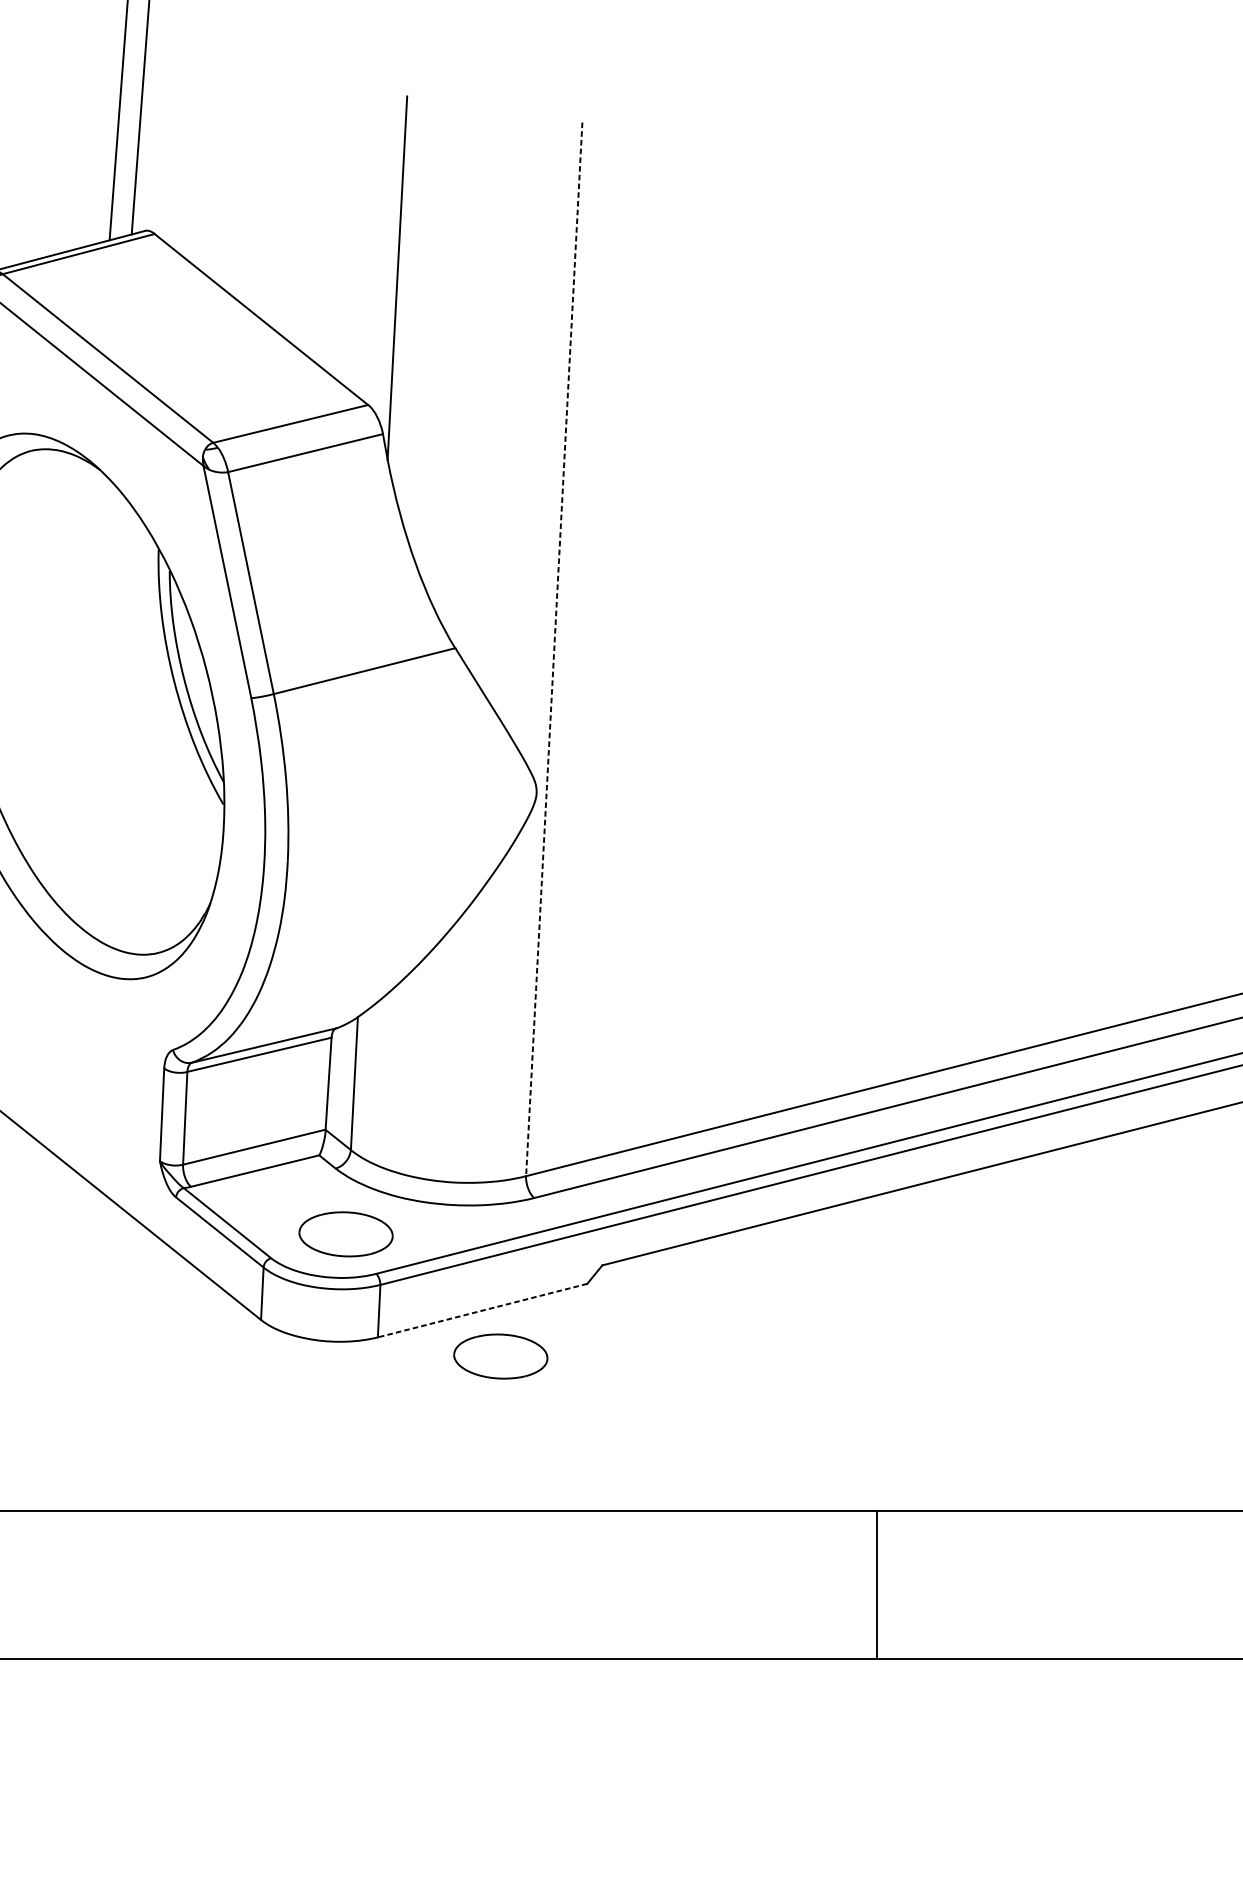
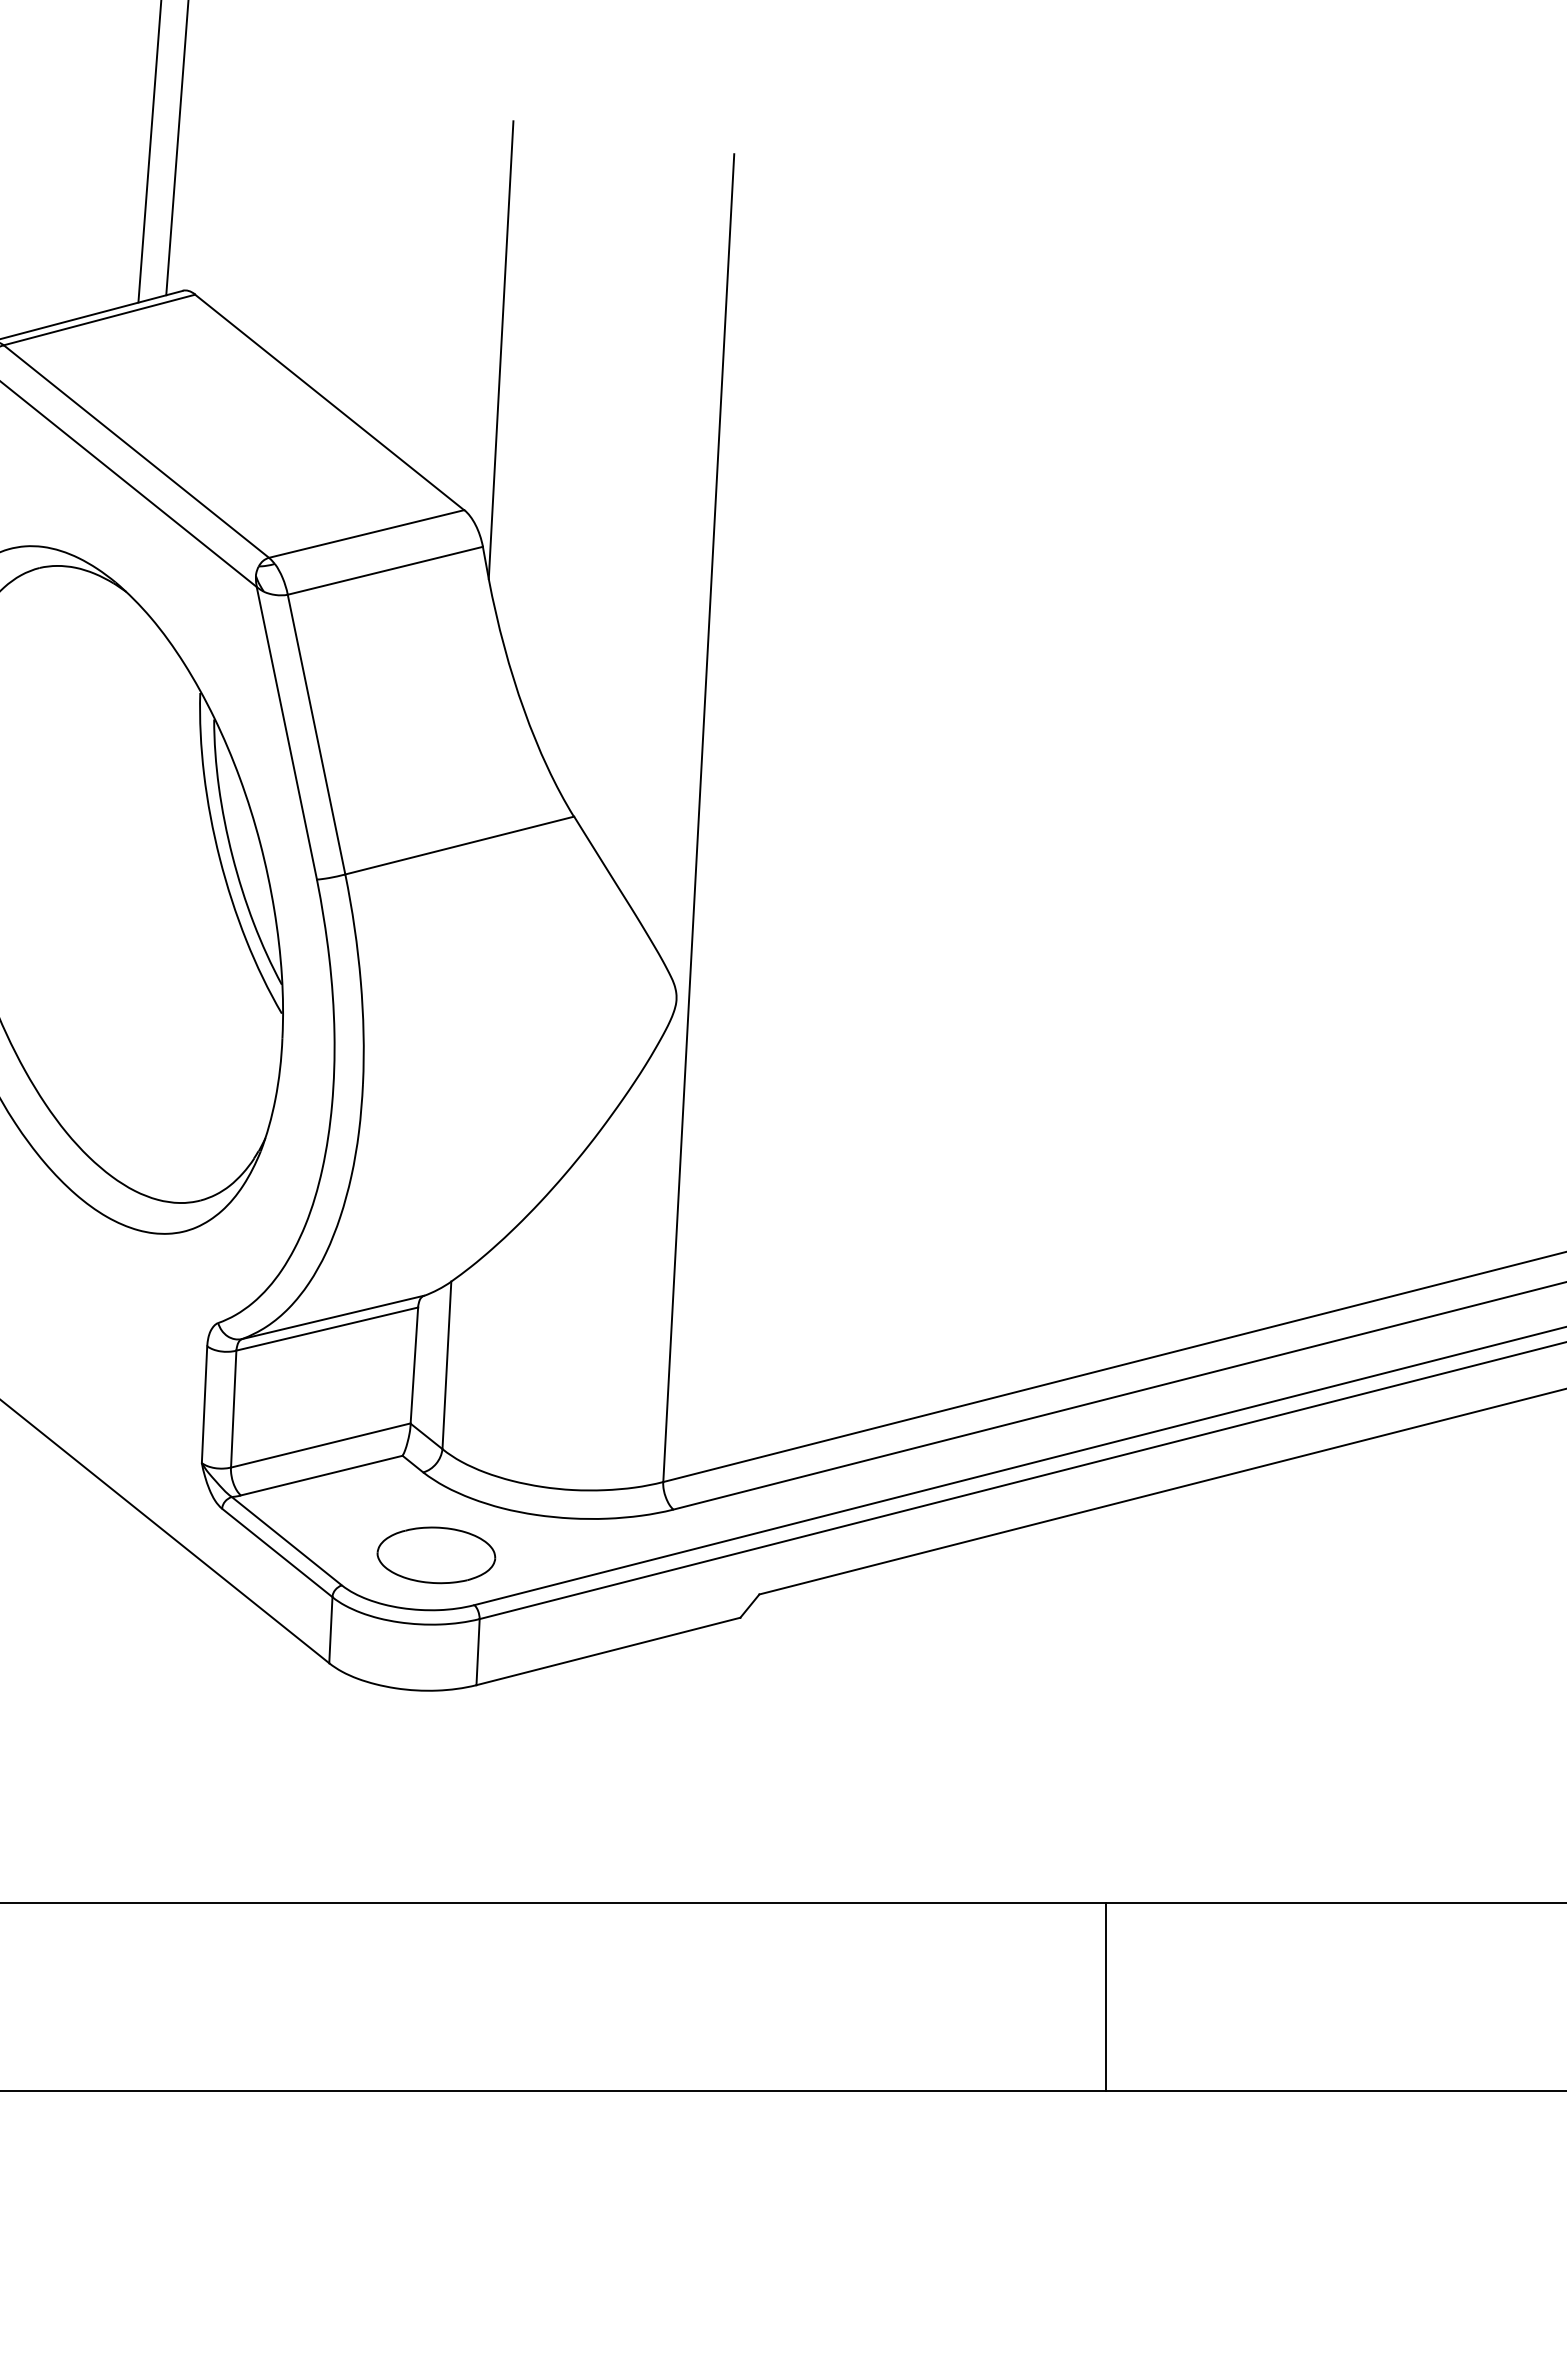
line: (554, 649) -> (698, 818), dashed -> solid
line: (481, 1310) -> (607, 1651), dashed -> solid
part: (500, 1356) -> (631, 1709), removed

